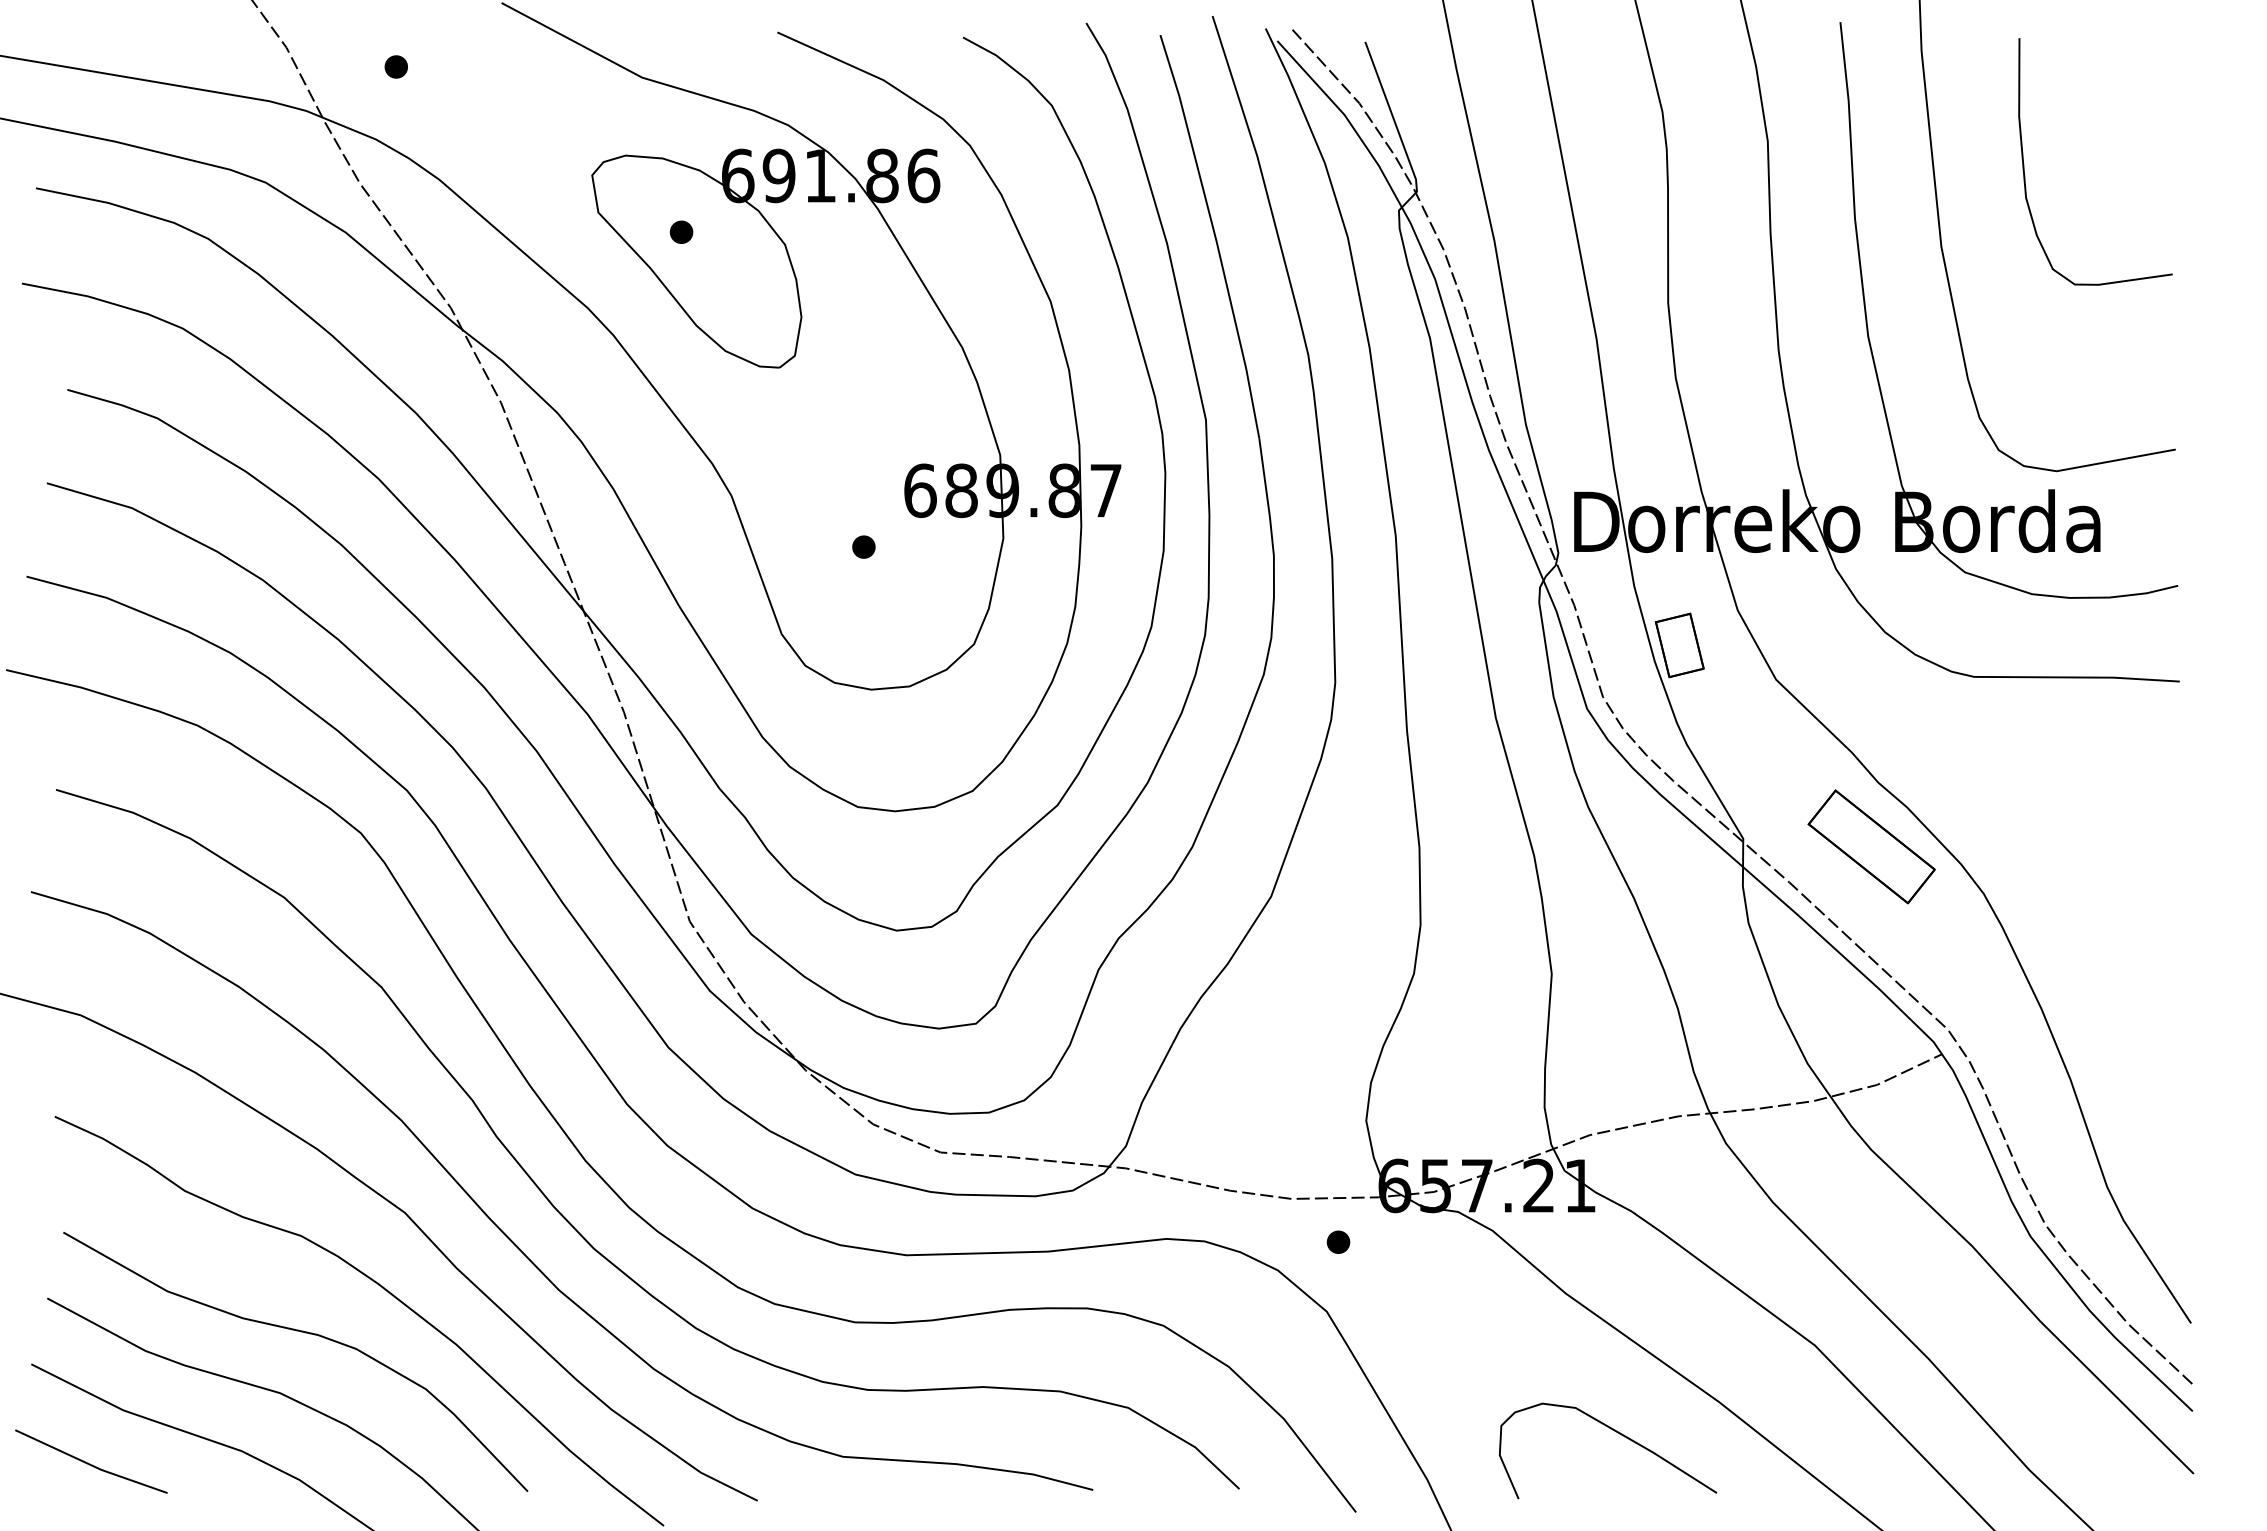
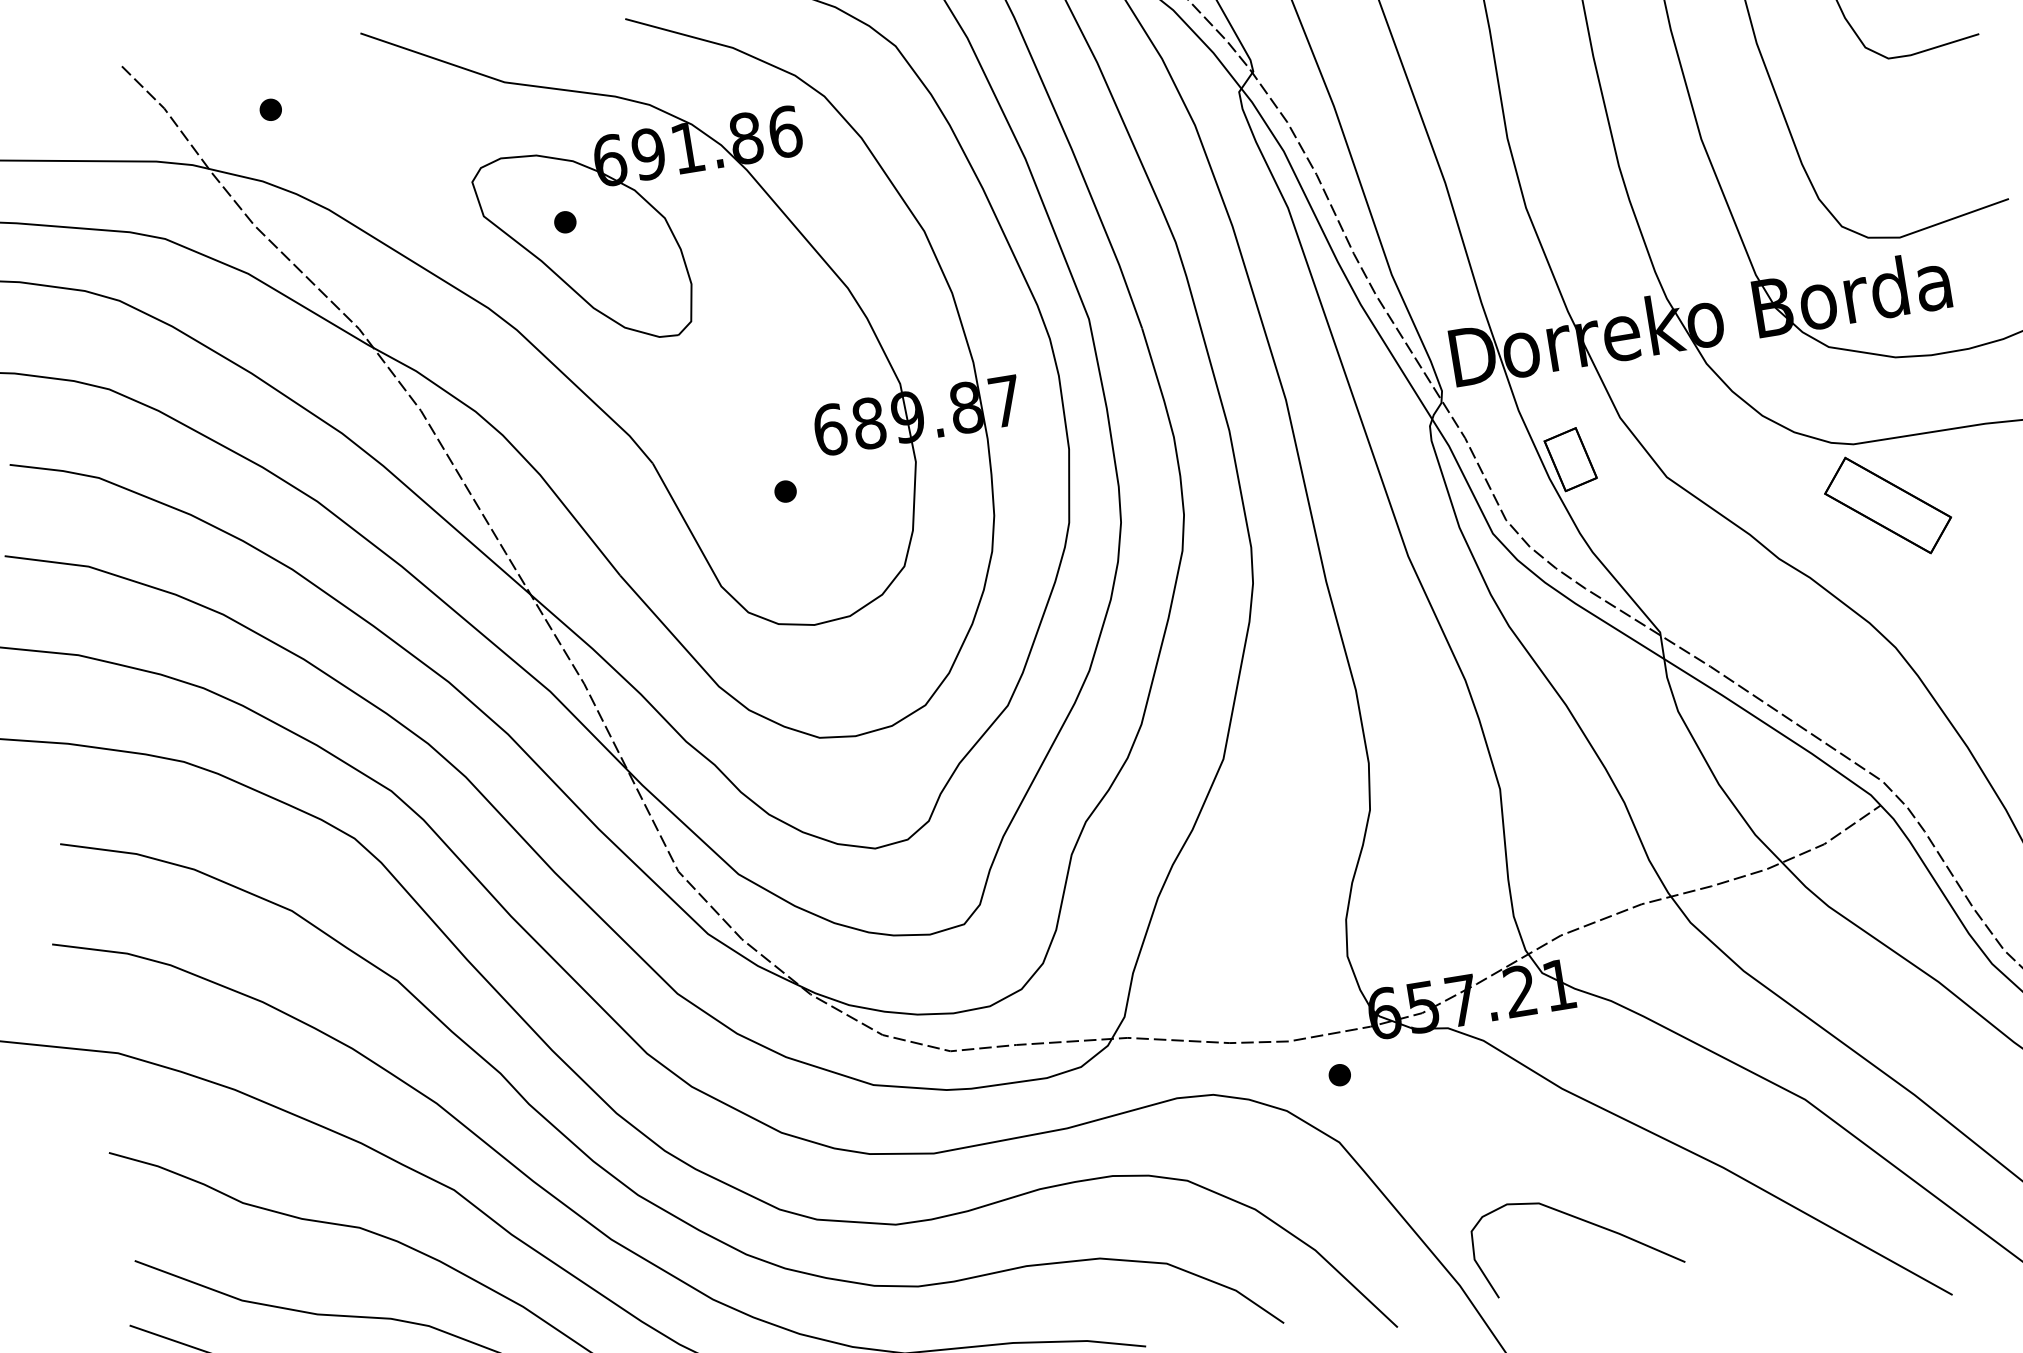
part: (1871, 846) -> (1887, 505), moved
curve: (1617, 1433) -> (1582, 1221), moved

